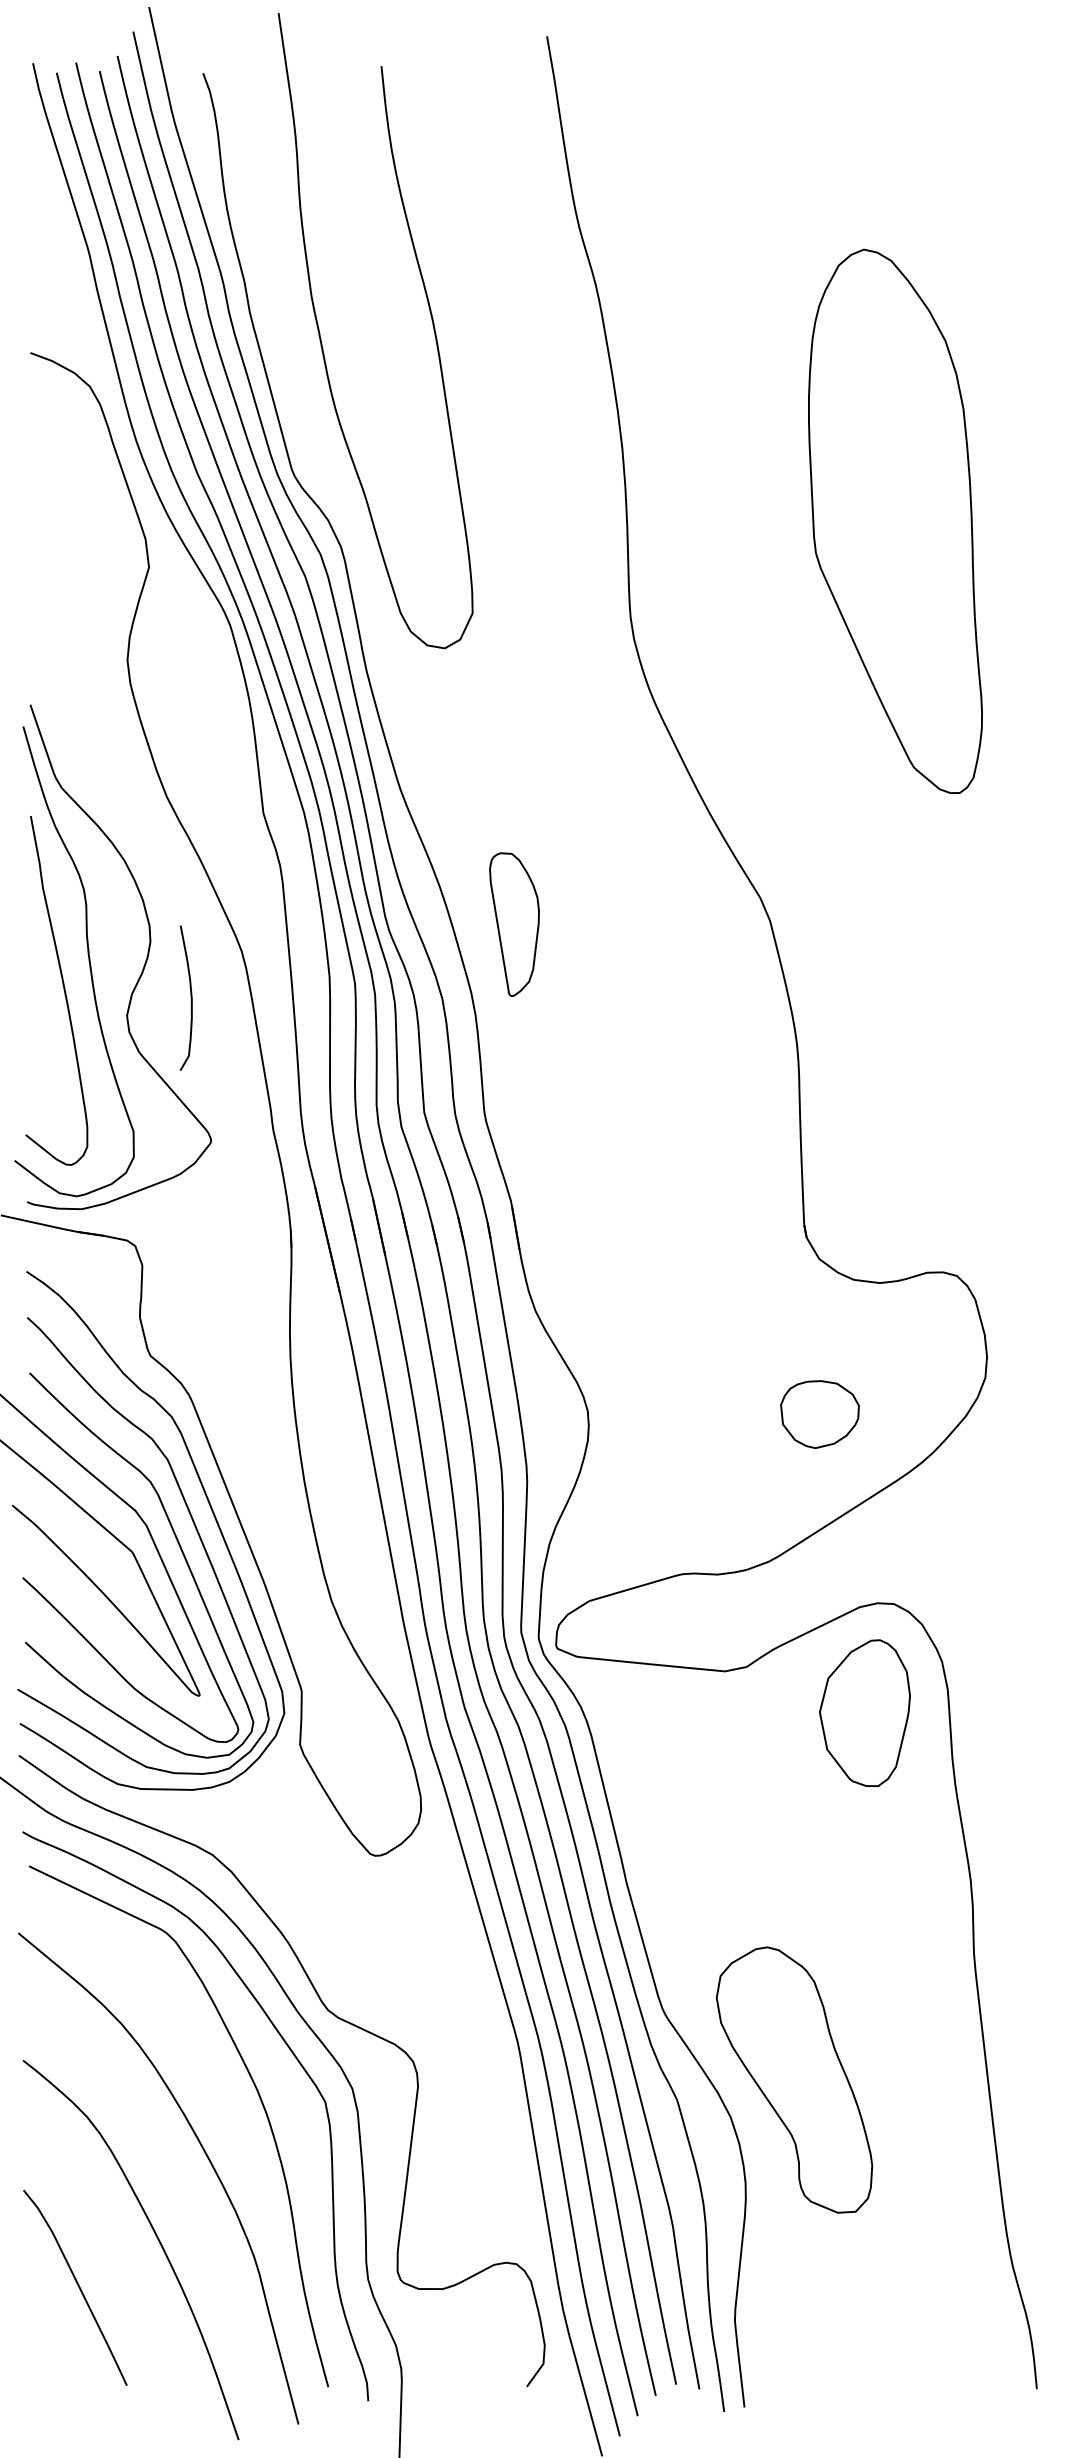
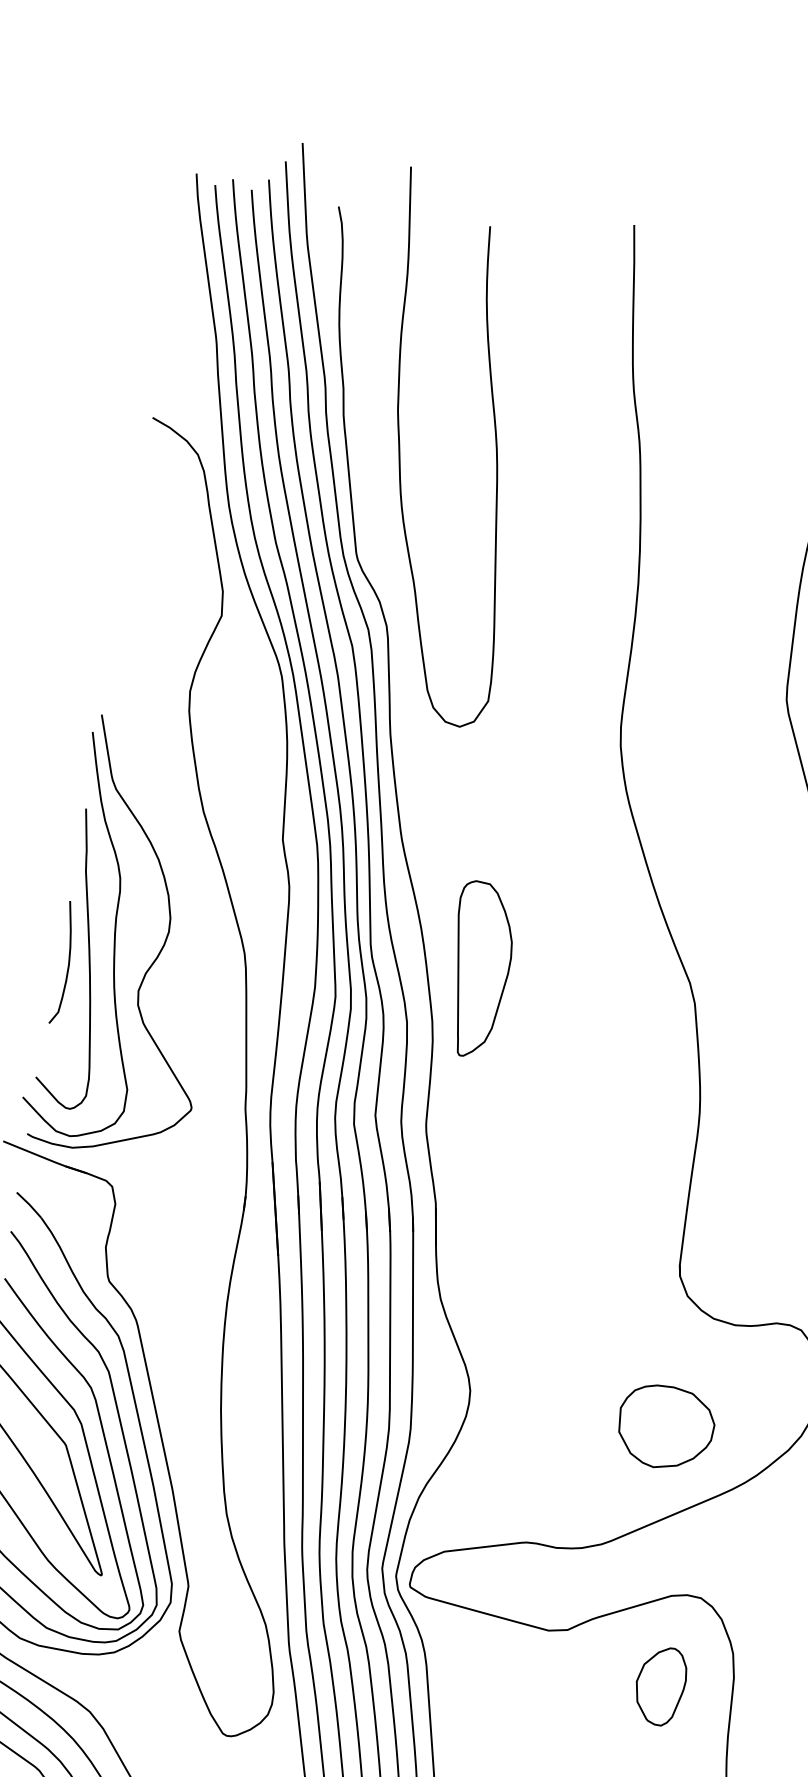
part: (514, 924) -> (478, 969), size x1.43
curve: (190, 997) -> (68, 963), moved
part: (819, 1414) -> (665, 1427), size x1.43
part: (864, 1712) -> (660, 1685), size x0.62

